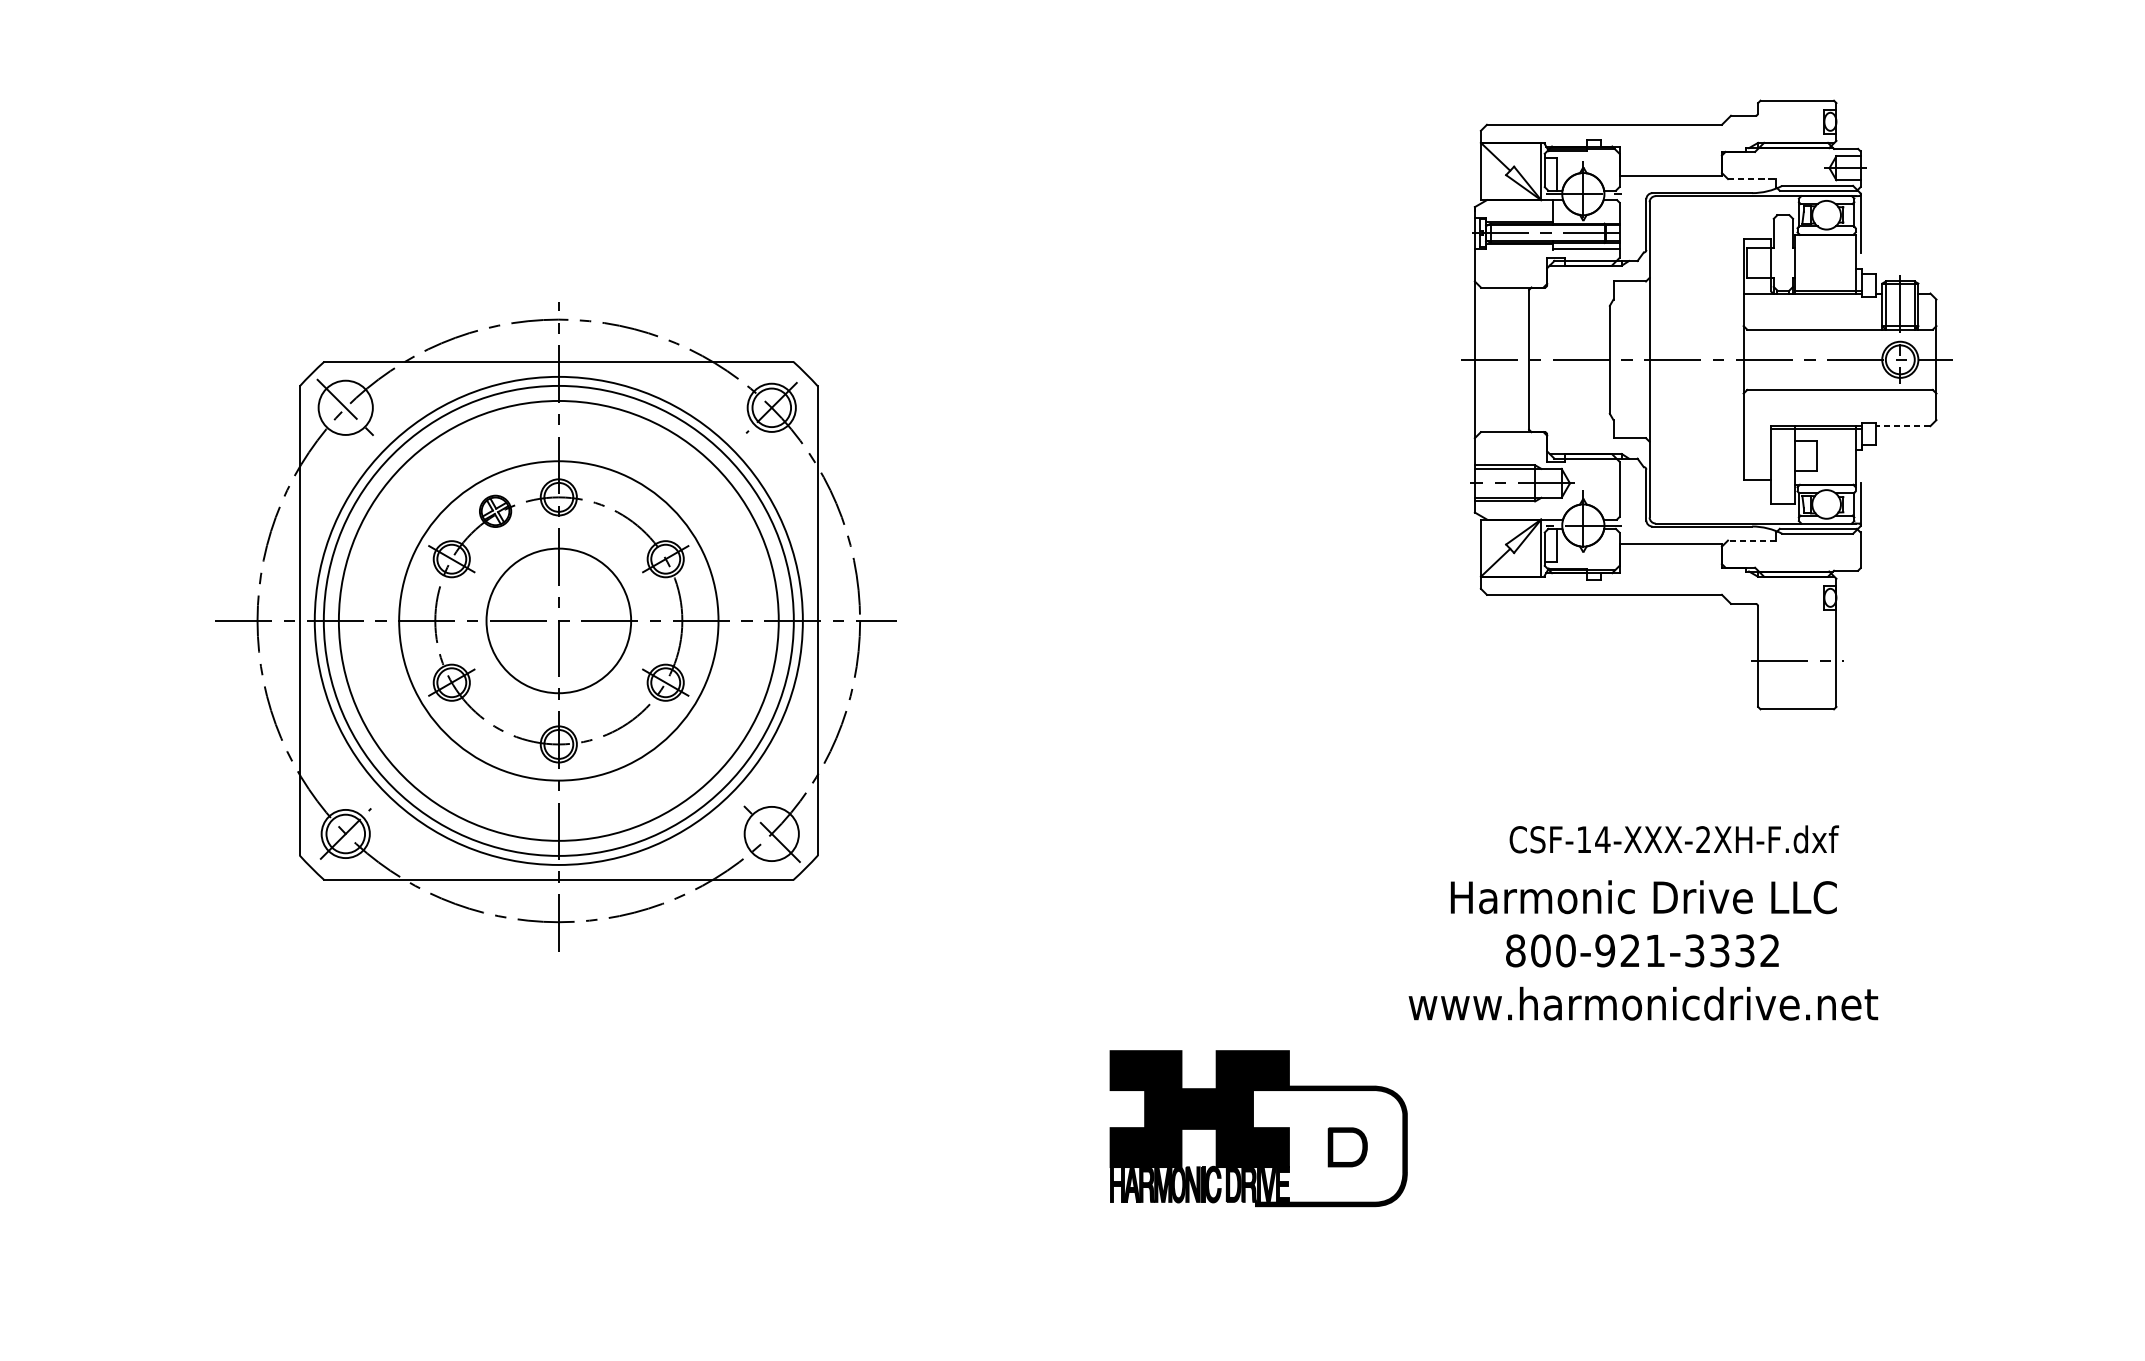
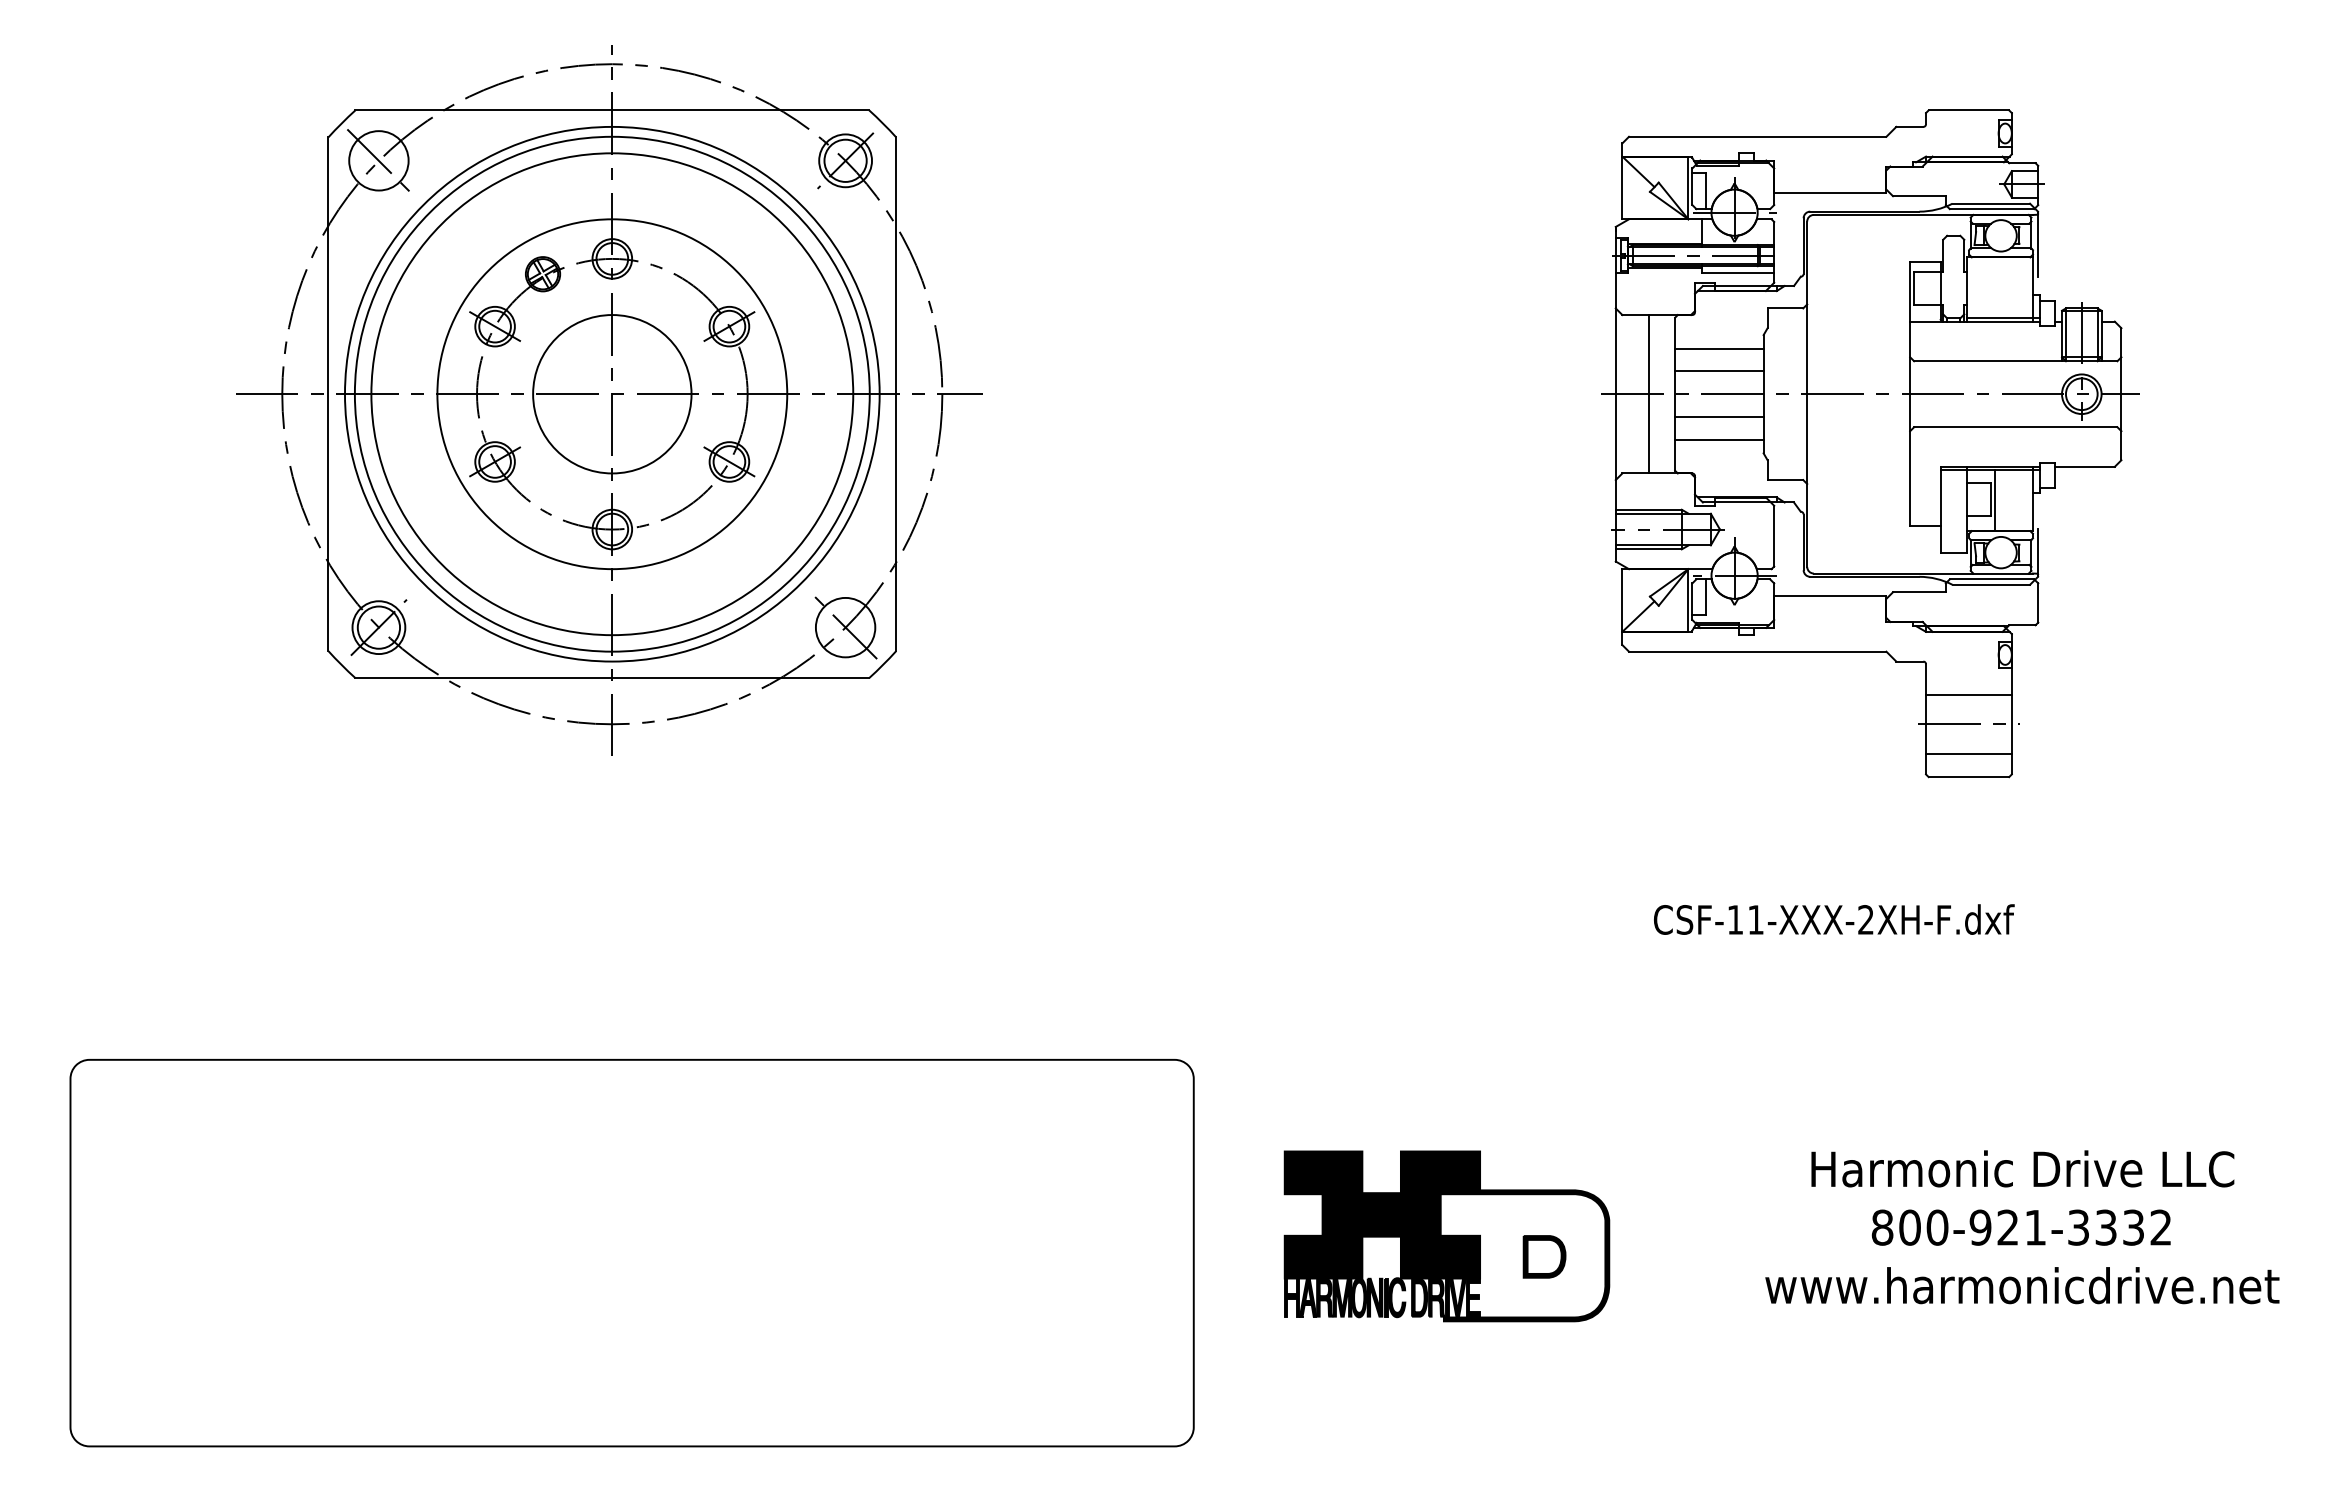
line: (1752, 179) -> (1919, 196), dashed -> solid
line: (1569, 318) -> (1719, 348), added
line: (1569, 339) -> (1719, 371), added
line: (1504, 360) -> (1648, 394), added
line: (1569, 381) -> (1719, 417), added
line: (1569, 401) -> (1719, 439), added
line: (1902, 425) -> (2084, 466), dashed -> solid
line: (1820, 456) -> (1994, 500), added
line: (1751, 540) -> (1918, 592), dashed -> solid
part: (556, 626) -> (609, 400), moved
line: (1796, 633) -> (1968, 694), added
line: (1796, 687) -> (1968, 753), added
text: (1602, 839) -> (1755, 919), CSF-14-XXX-2XH-F.dxf -> CSF-11-XXX-2XH-F.dxf
text: (1643, 950) -> (2022, 1227), moved
part: (1258, 1128) -> (1446, 1236), moved
part: (576, 1144) -> (631, 1253), added

